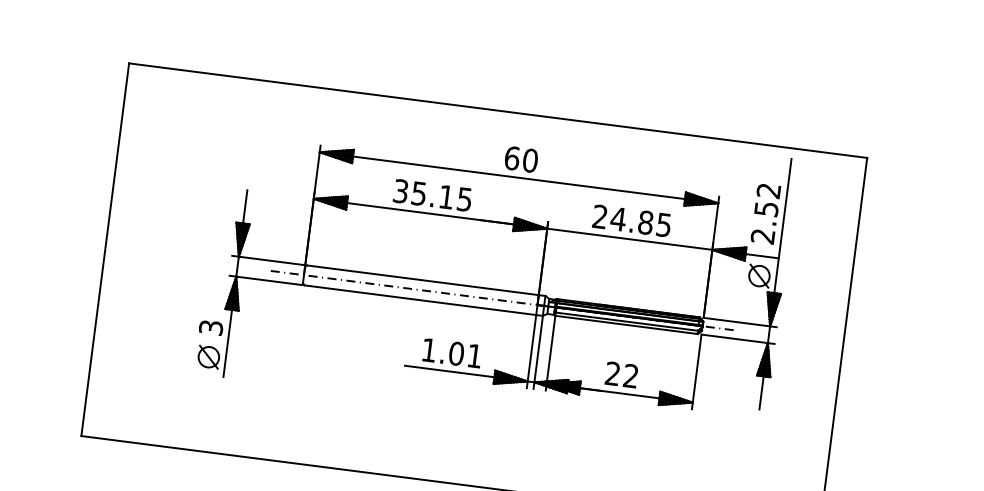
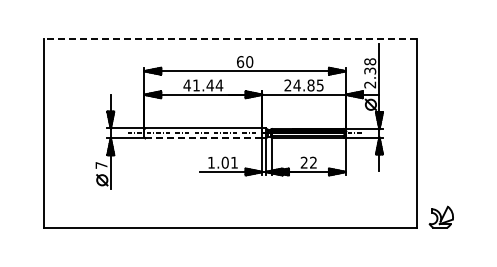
line: (498, 111) -> (230, 39), solid -> dashed
text: (433, 195) -> (203, 85), 35.15 -> 41.44
text: (768, 200) -> (370, 66), 2.52 -> 2.38
line: (419, 300) -> (203, 138), solid -> dashed
text: (211, 327) -> (101, 165), 3 -> 7

